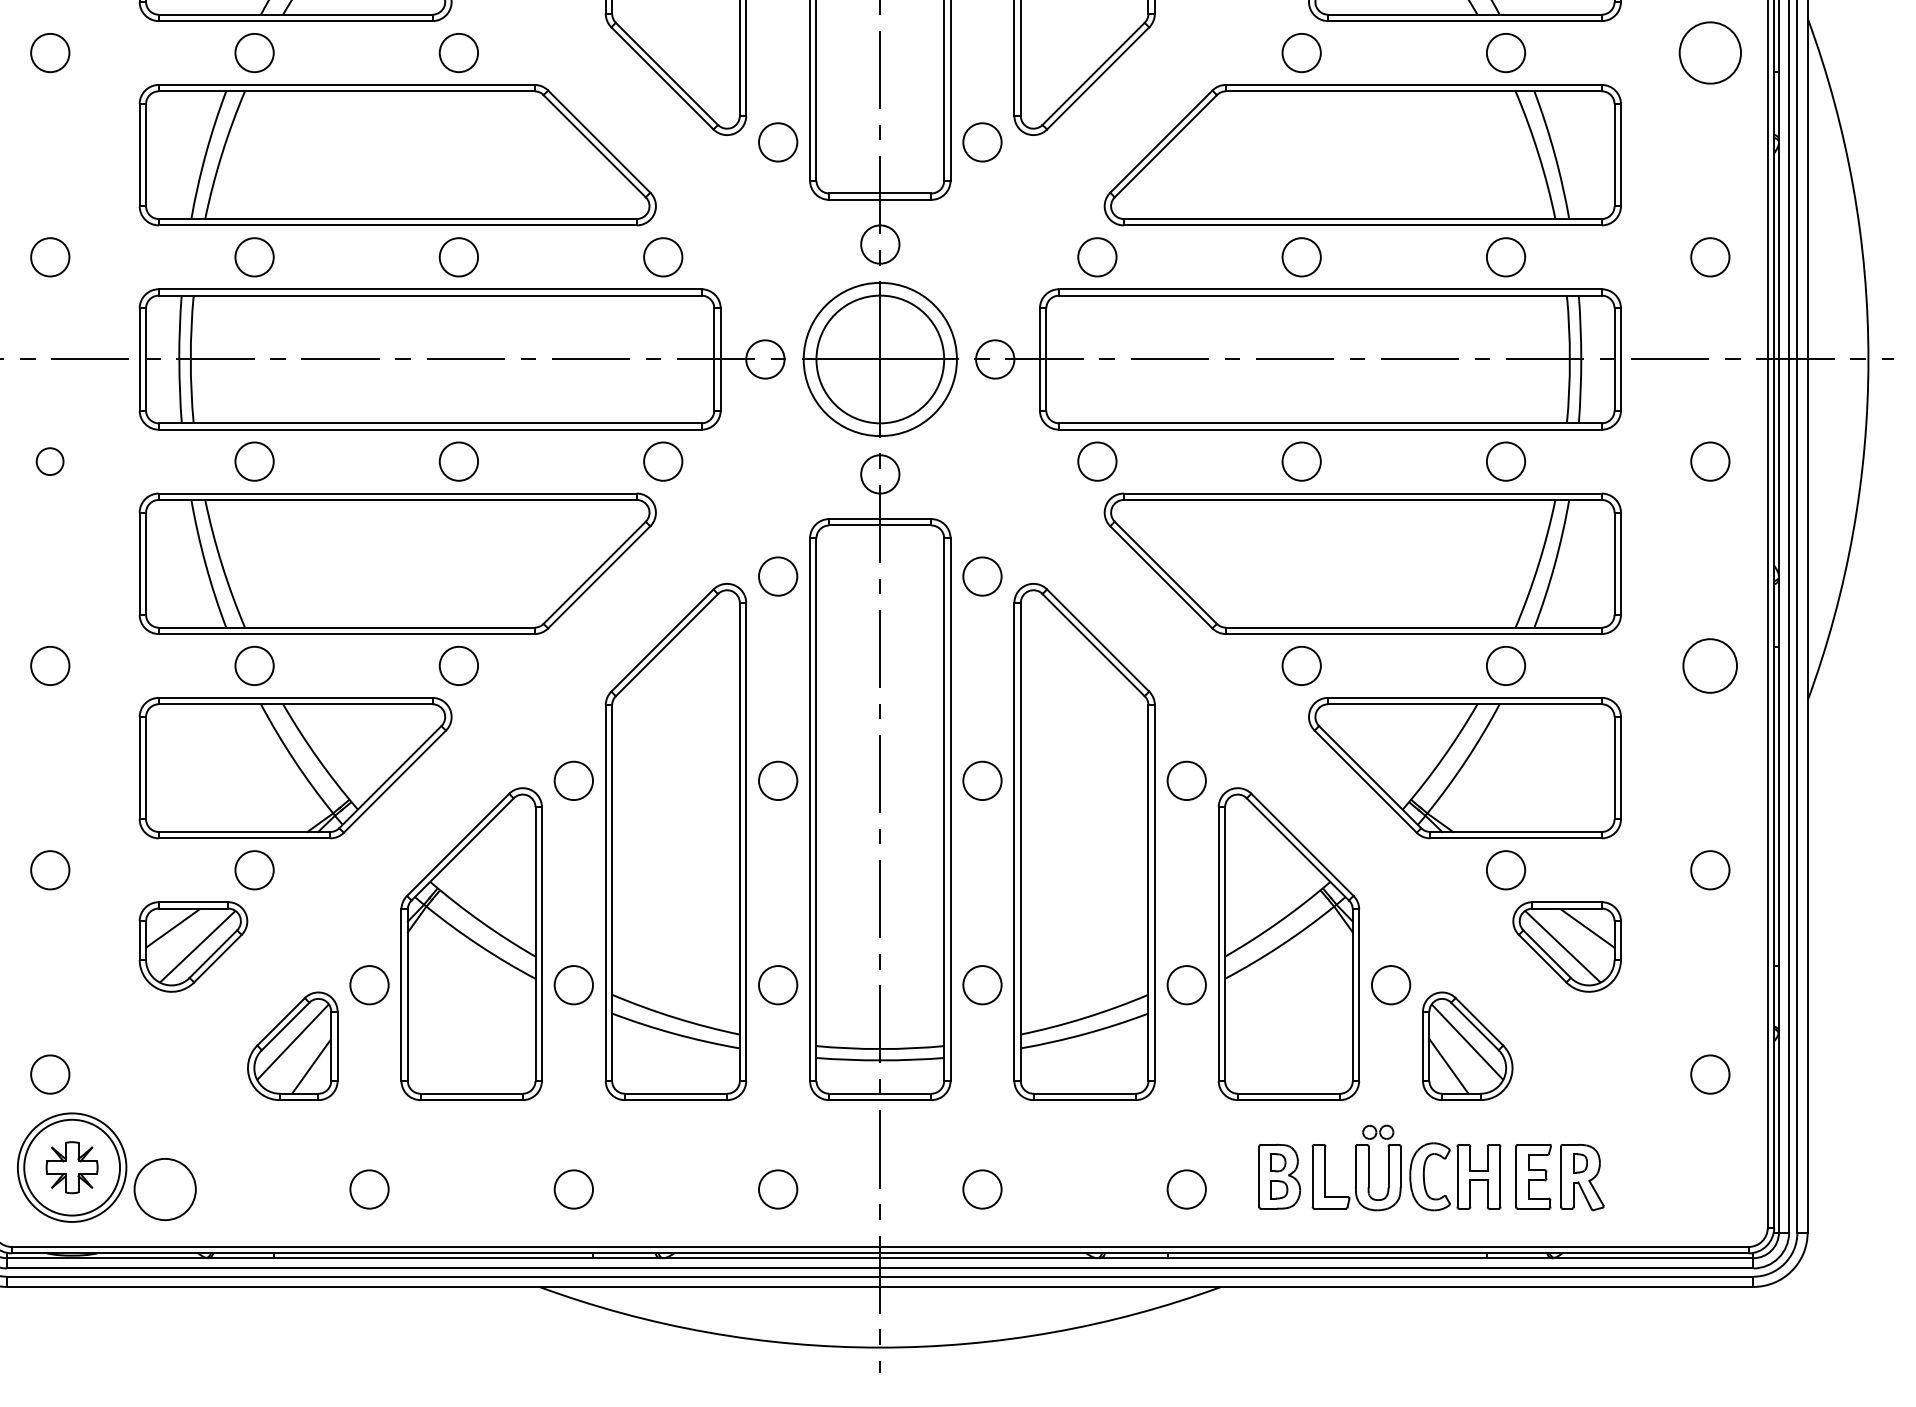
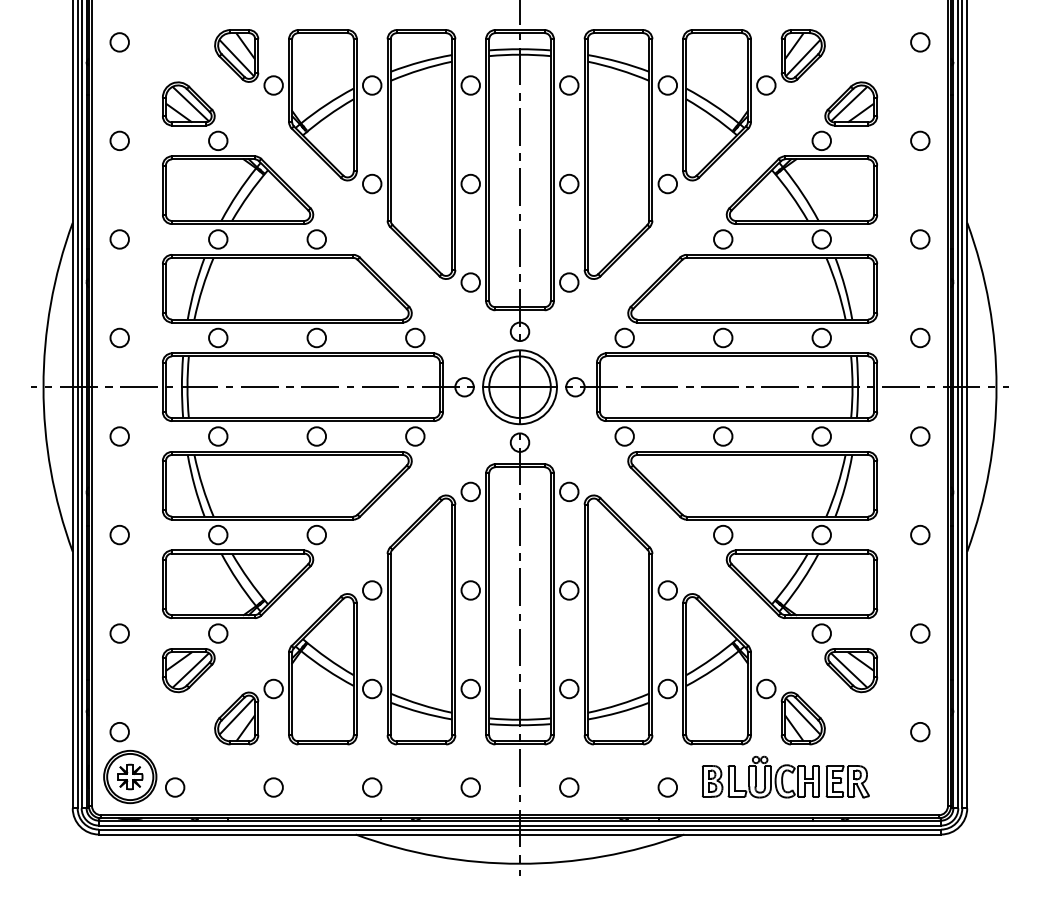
circle: (1710, 53) -> (920, 239), size x0.62
circle: (49, 461) -> (119, 436), size x1.43
circle: (1710, 664) -> (920, 534), size x0.71
circle: (163, 1189) -> (174, 787), size x0.62

